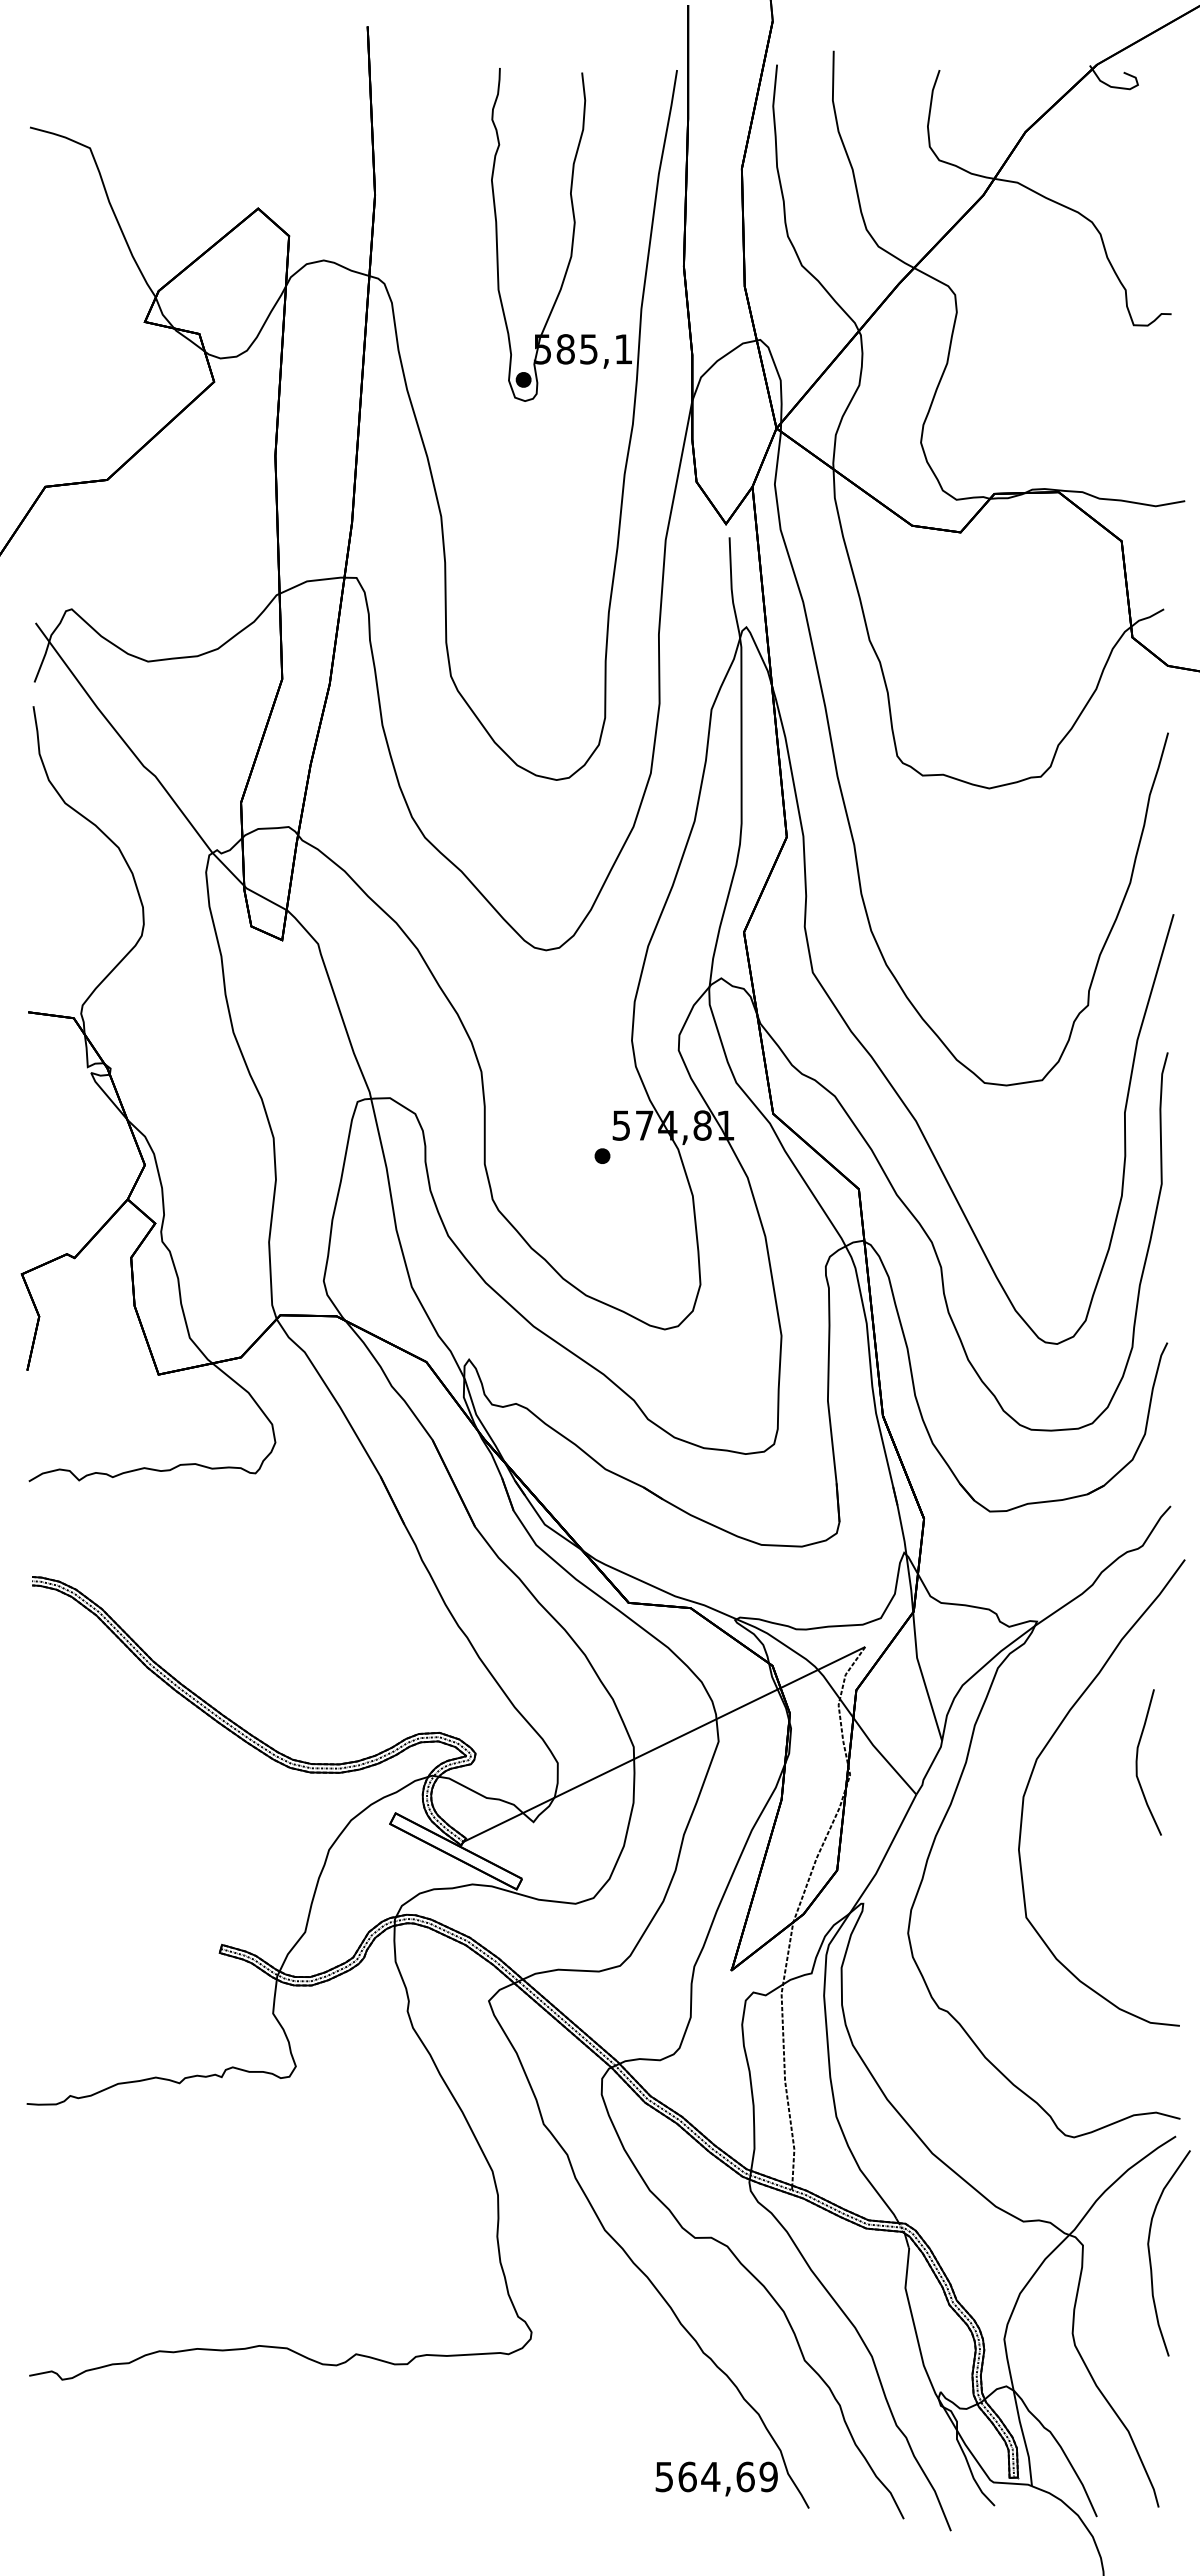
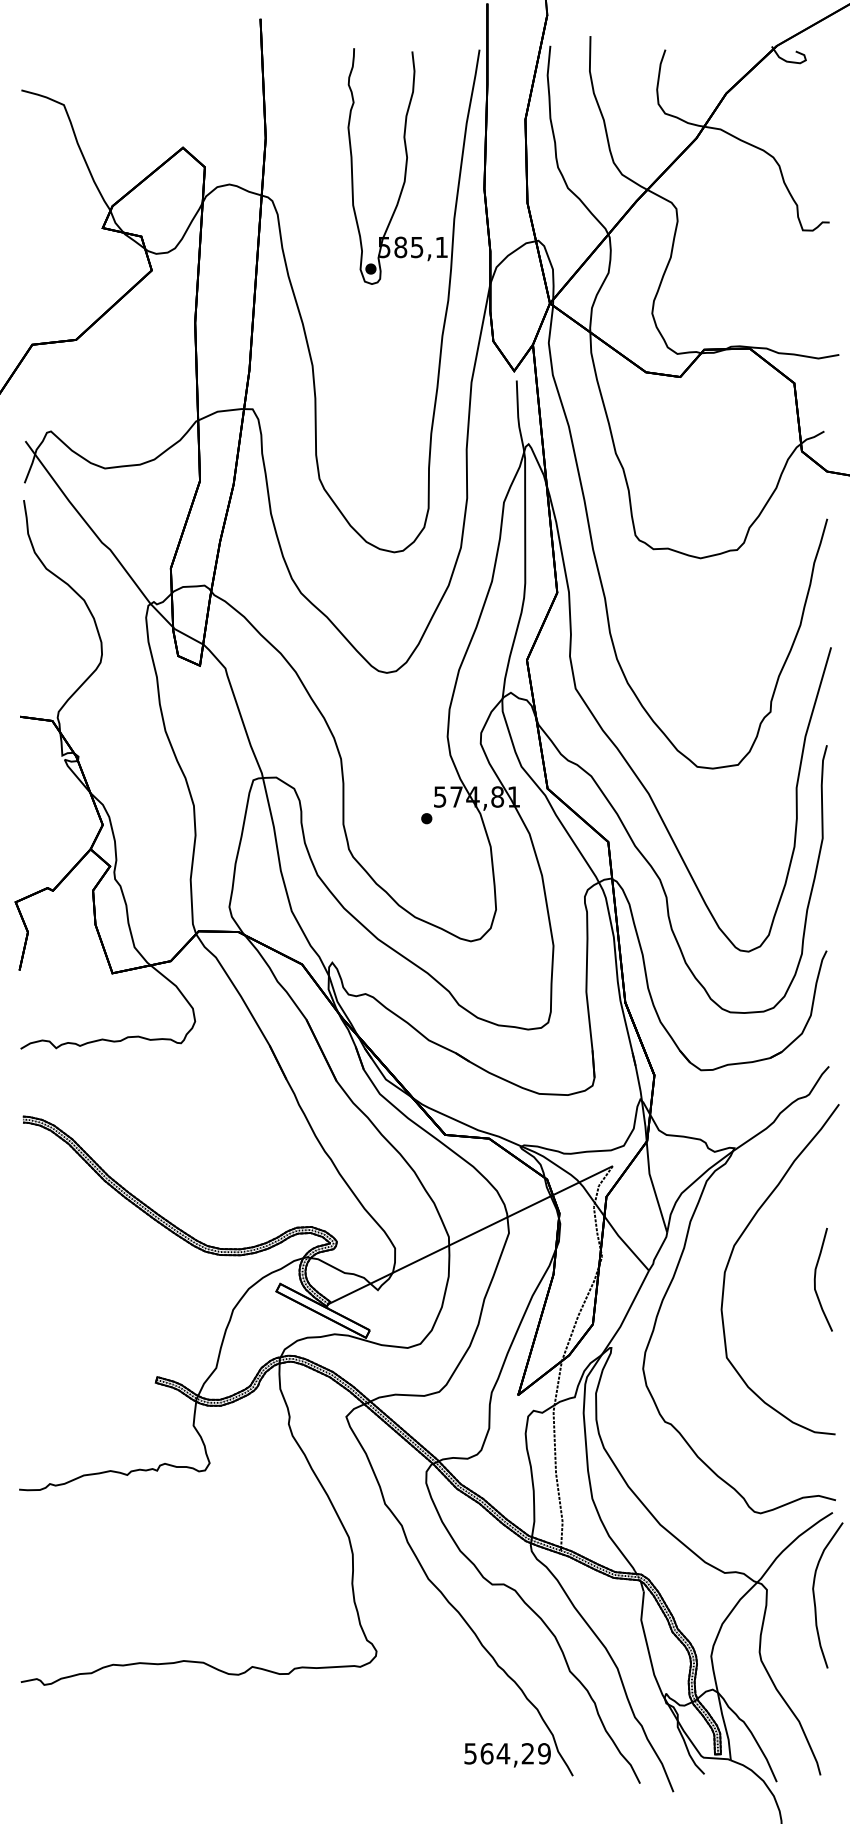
curve: (1137, 1762) -> (815, 1279), moved
text: (745, 2476) -> (528, 1753), 564,69 -> 564,29

